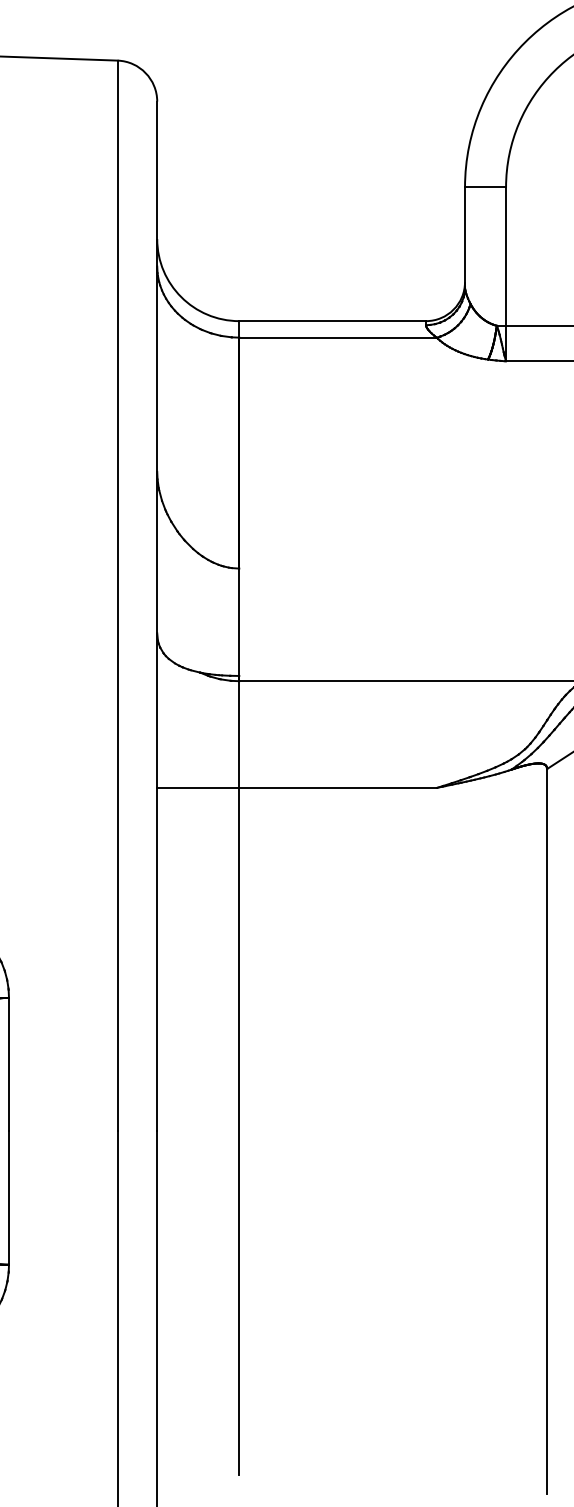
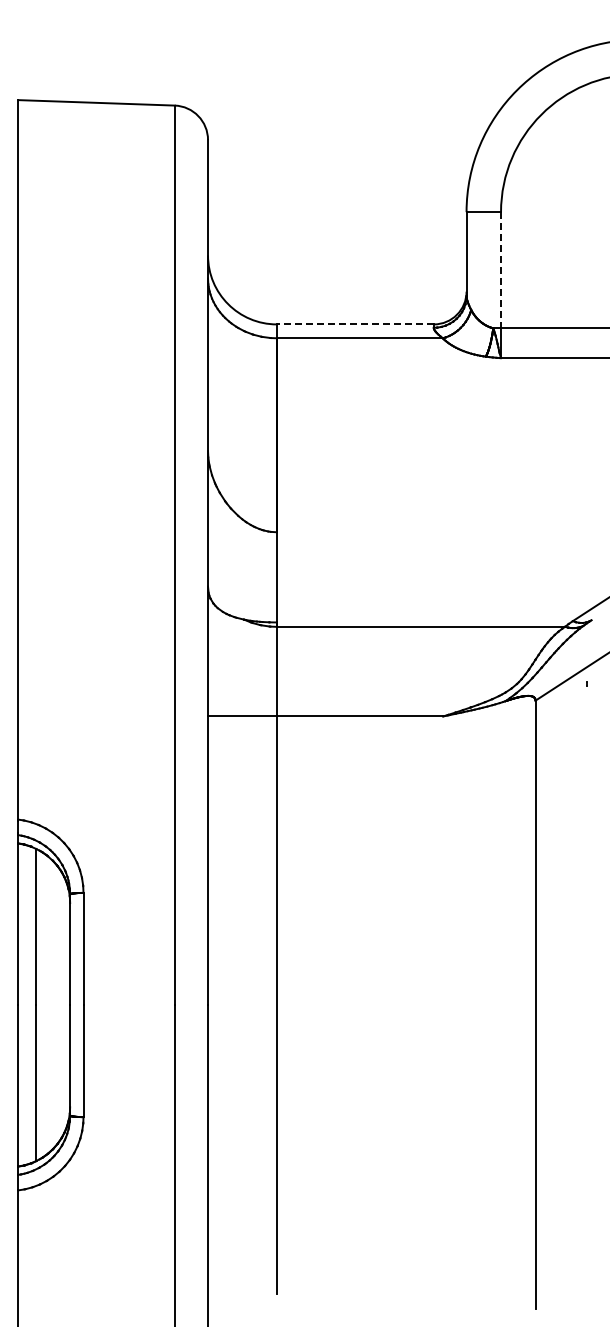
line: (506, 256) -> (501, 270), solid -> dashed
line: (331, 321) -> (354, 324), solid -> dashed

